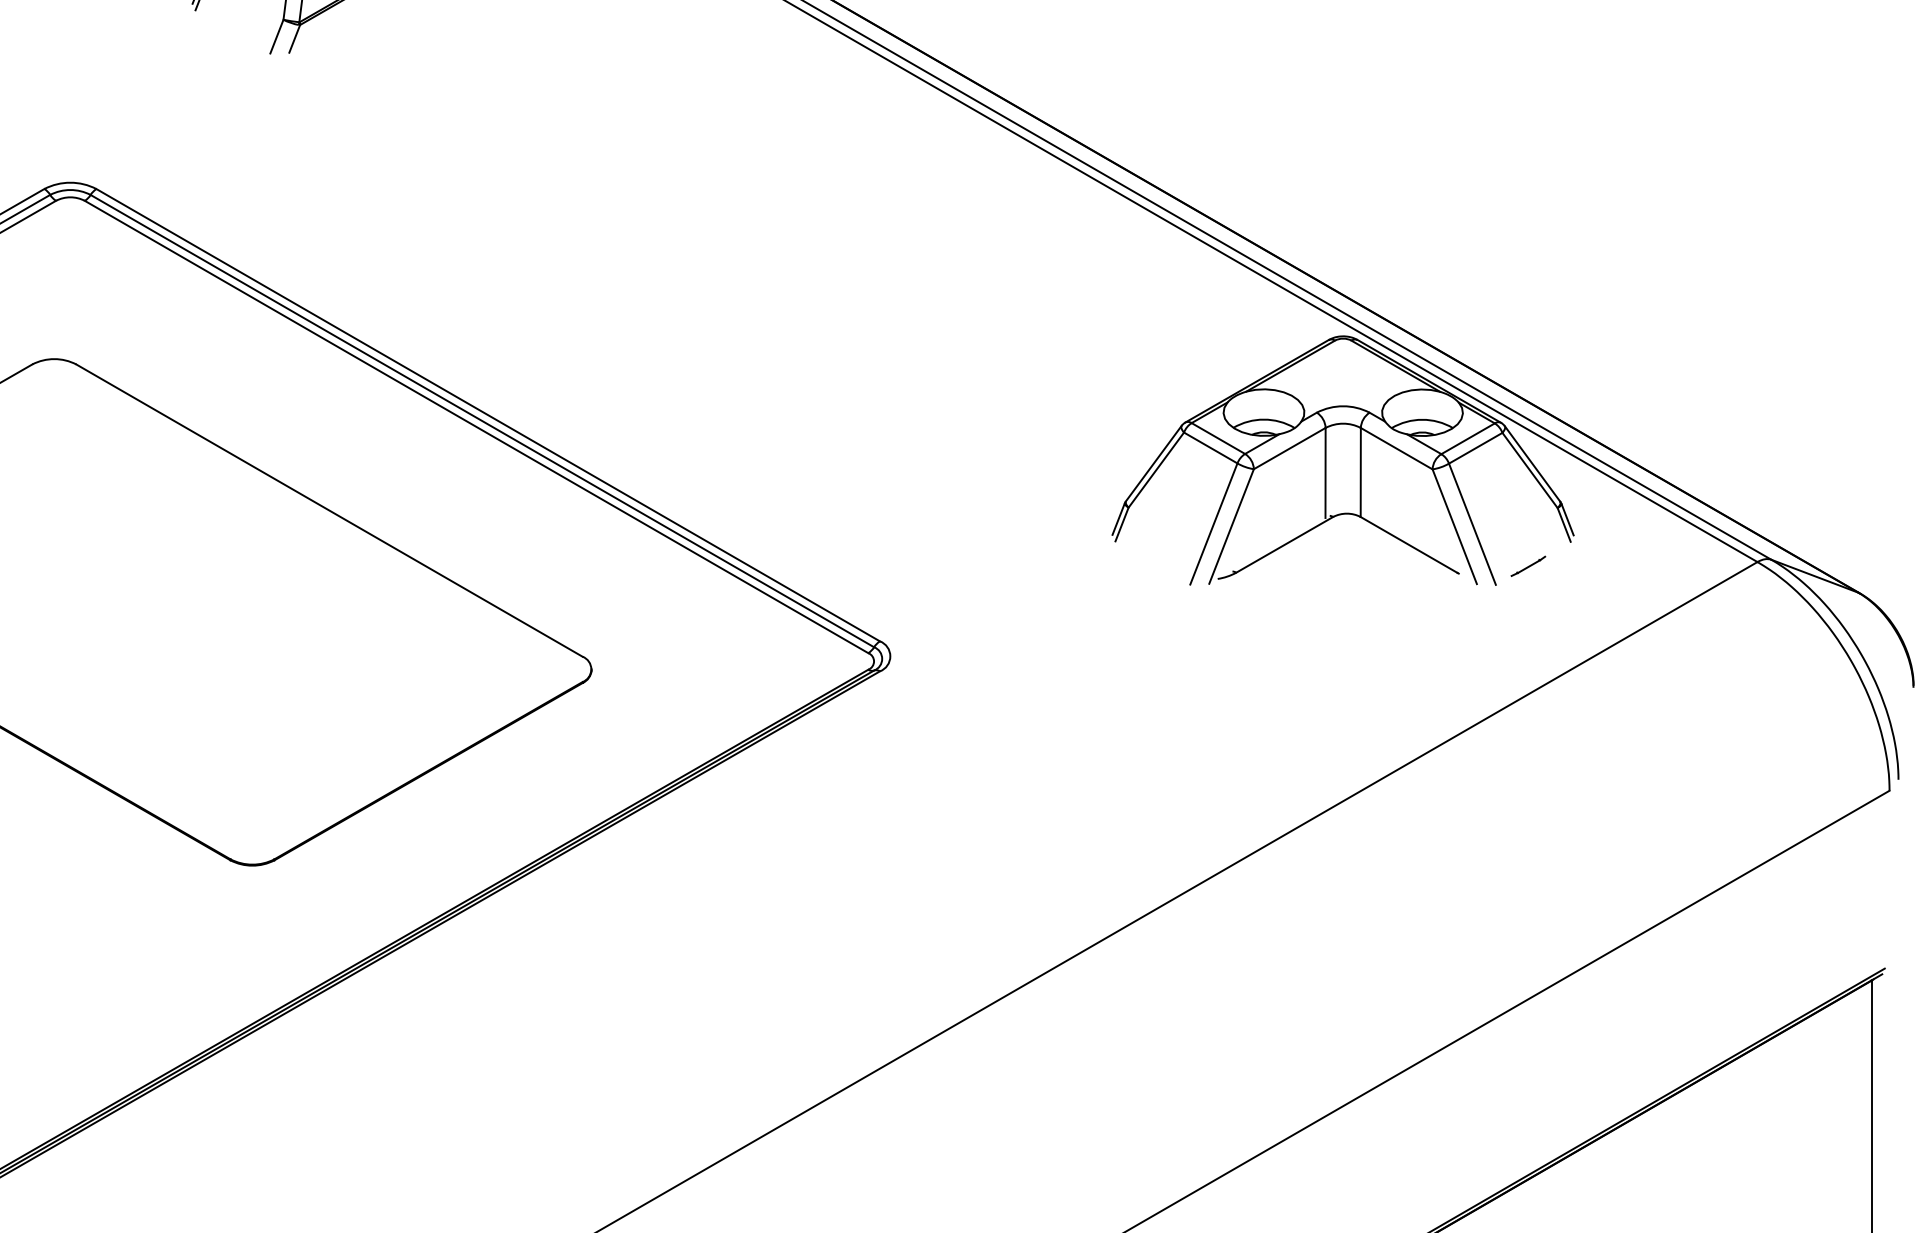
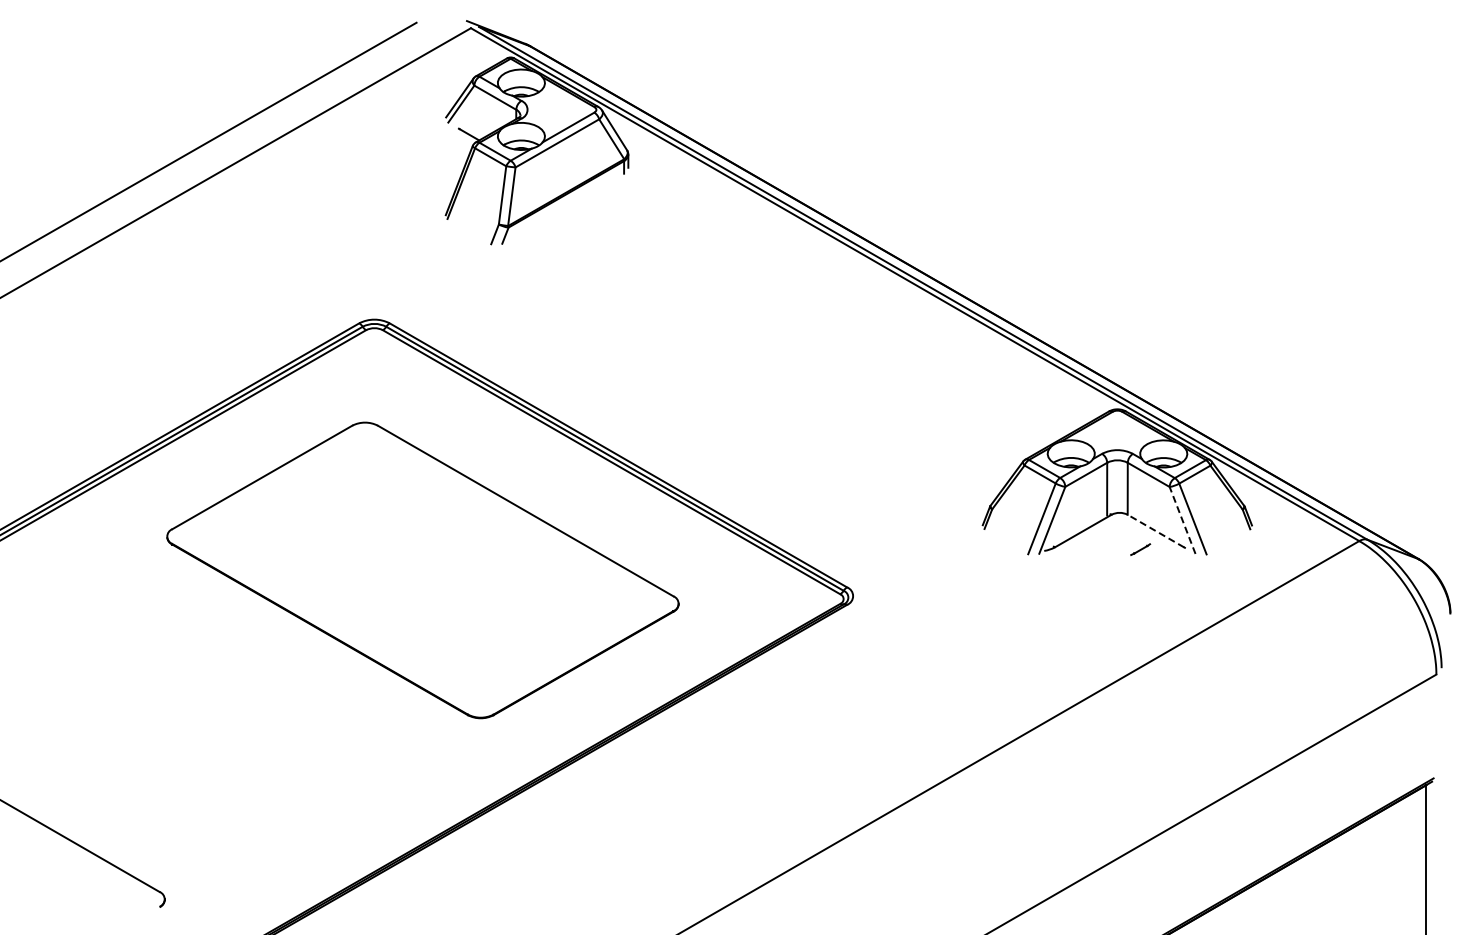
line: (1454, 526) -> (1182, 520), solid -> dashed
line: (1408, 545) -> (1155, 531), solid -> dashed
line: (1528, 566) -> (1140, 549), moved

